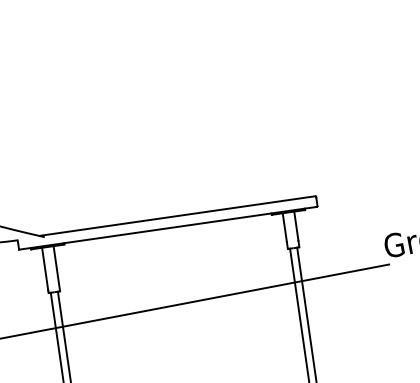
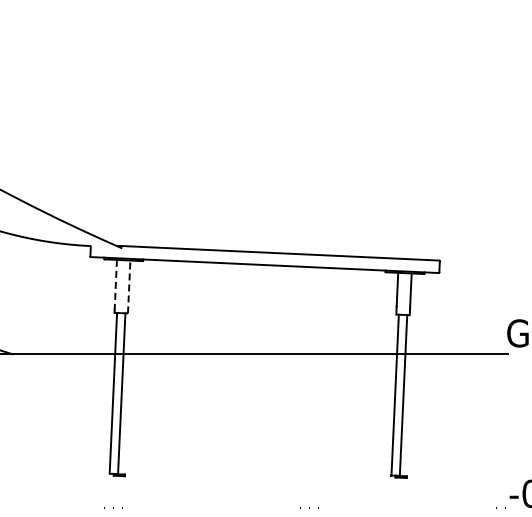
line: (57, 268) -> (129, 286), solid -> dashed
line: (45, 269) -> (115, 285), solid -> dashed

